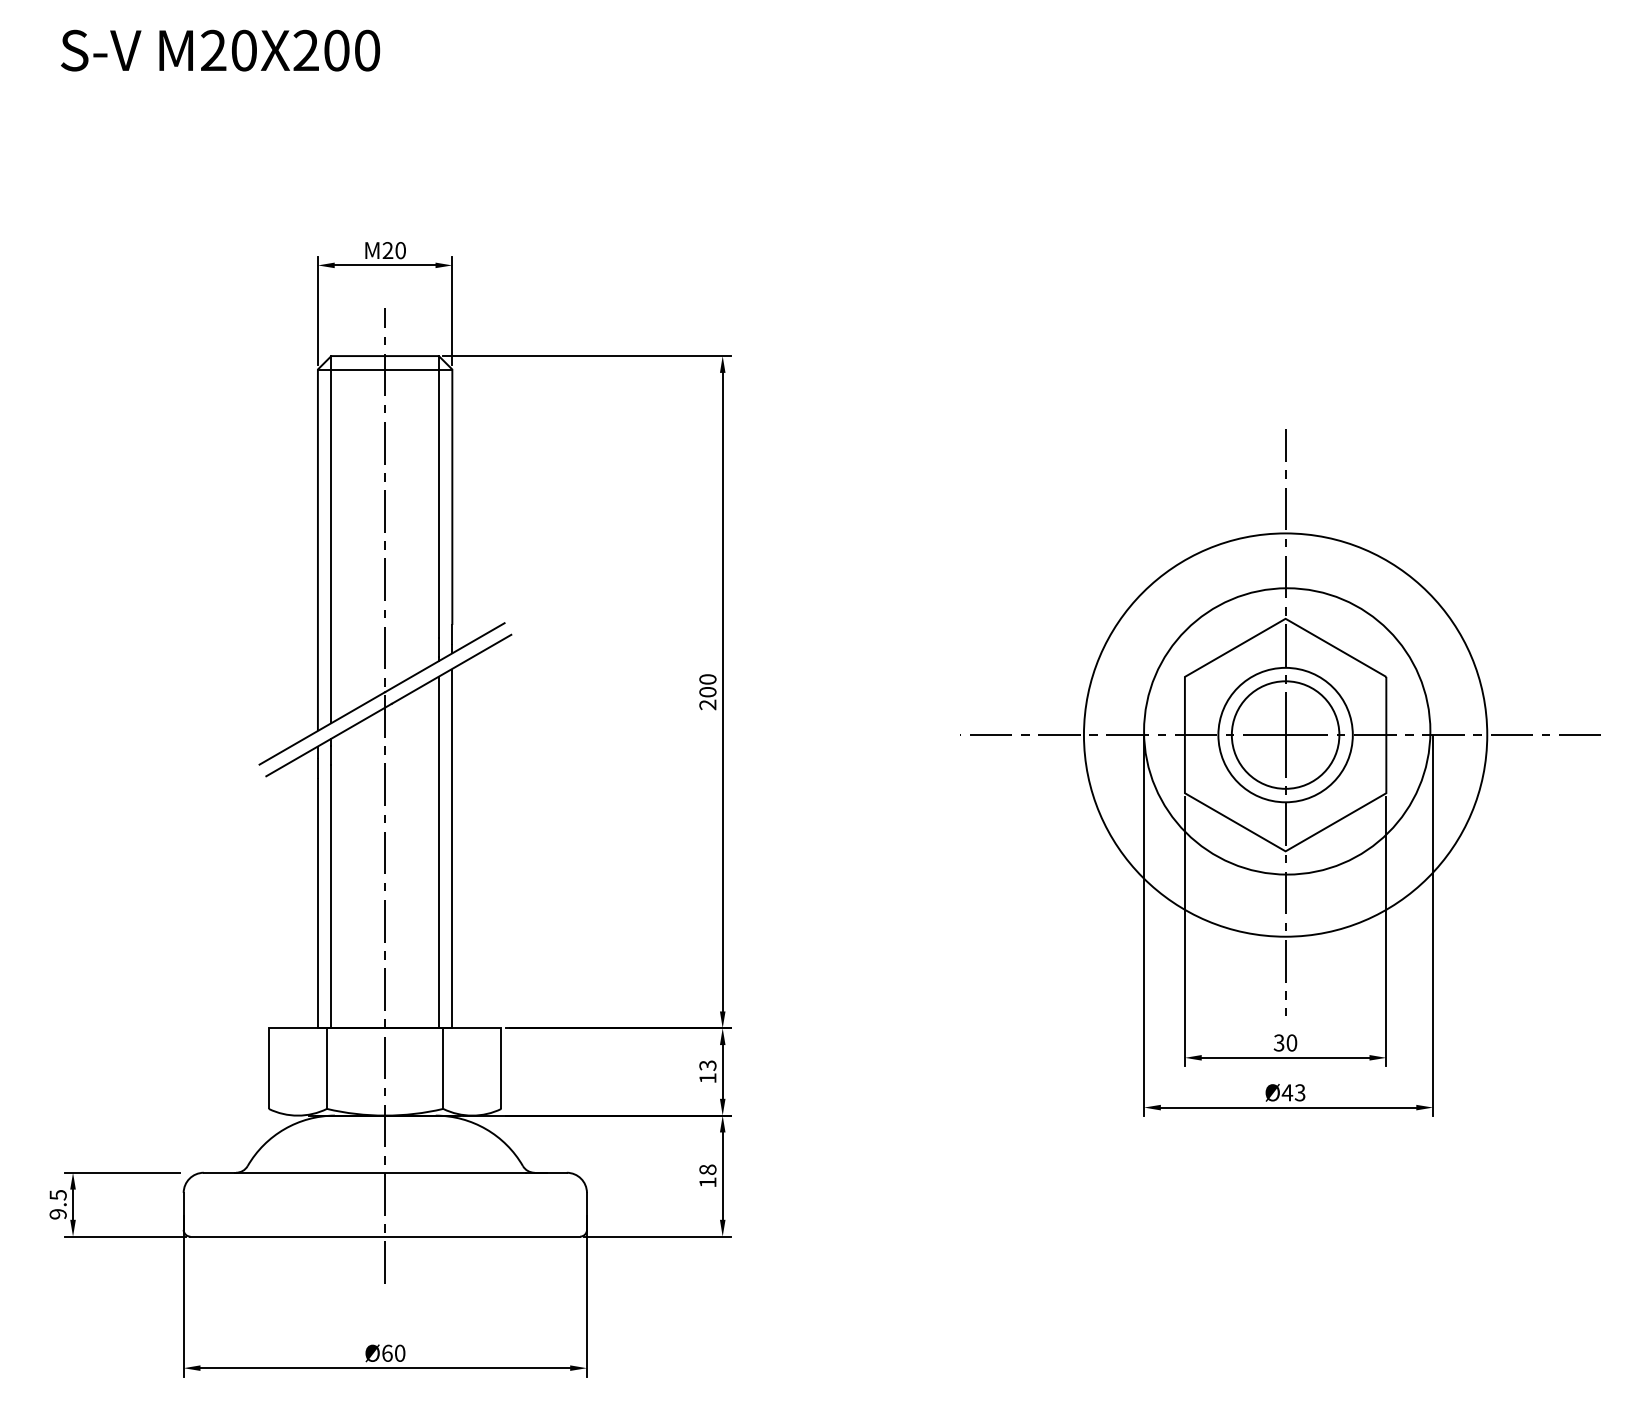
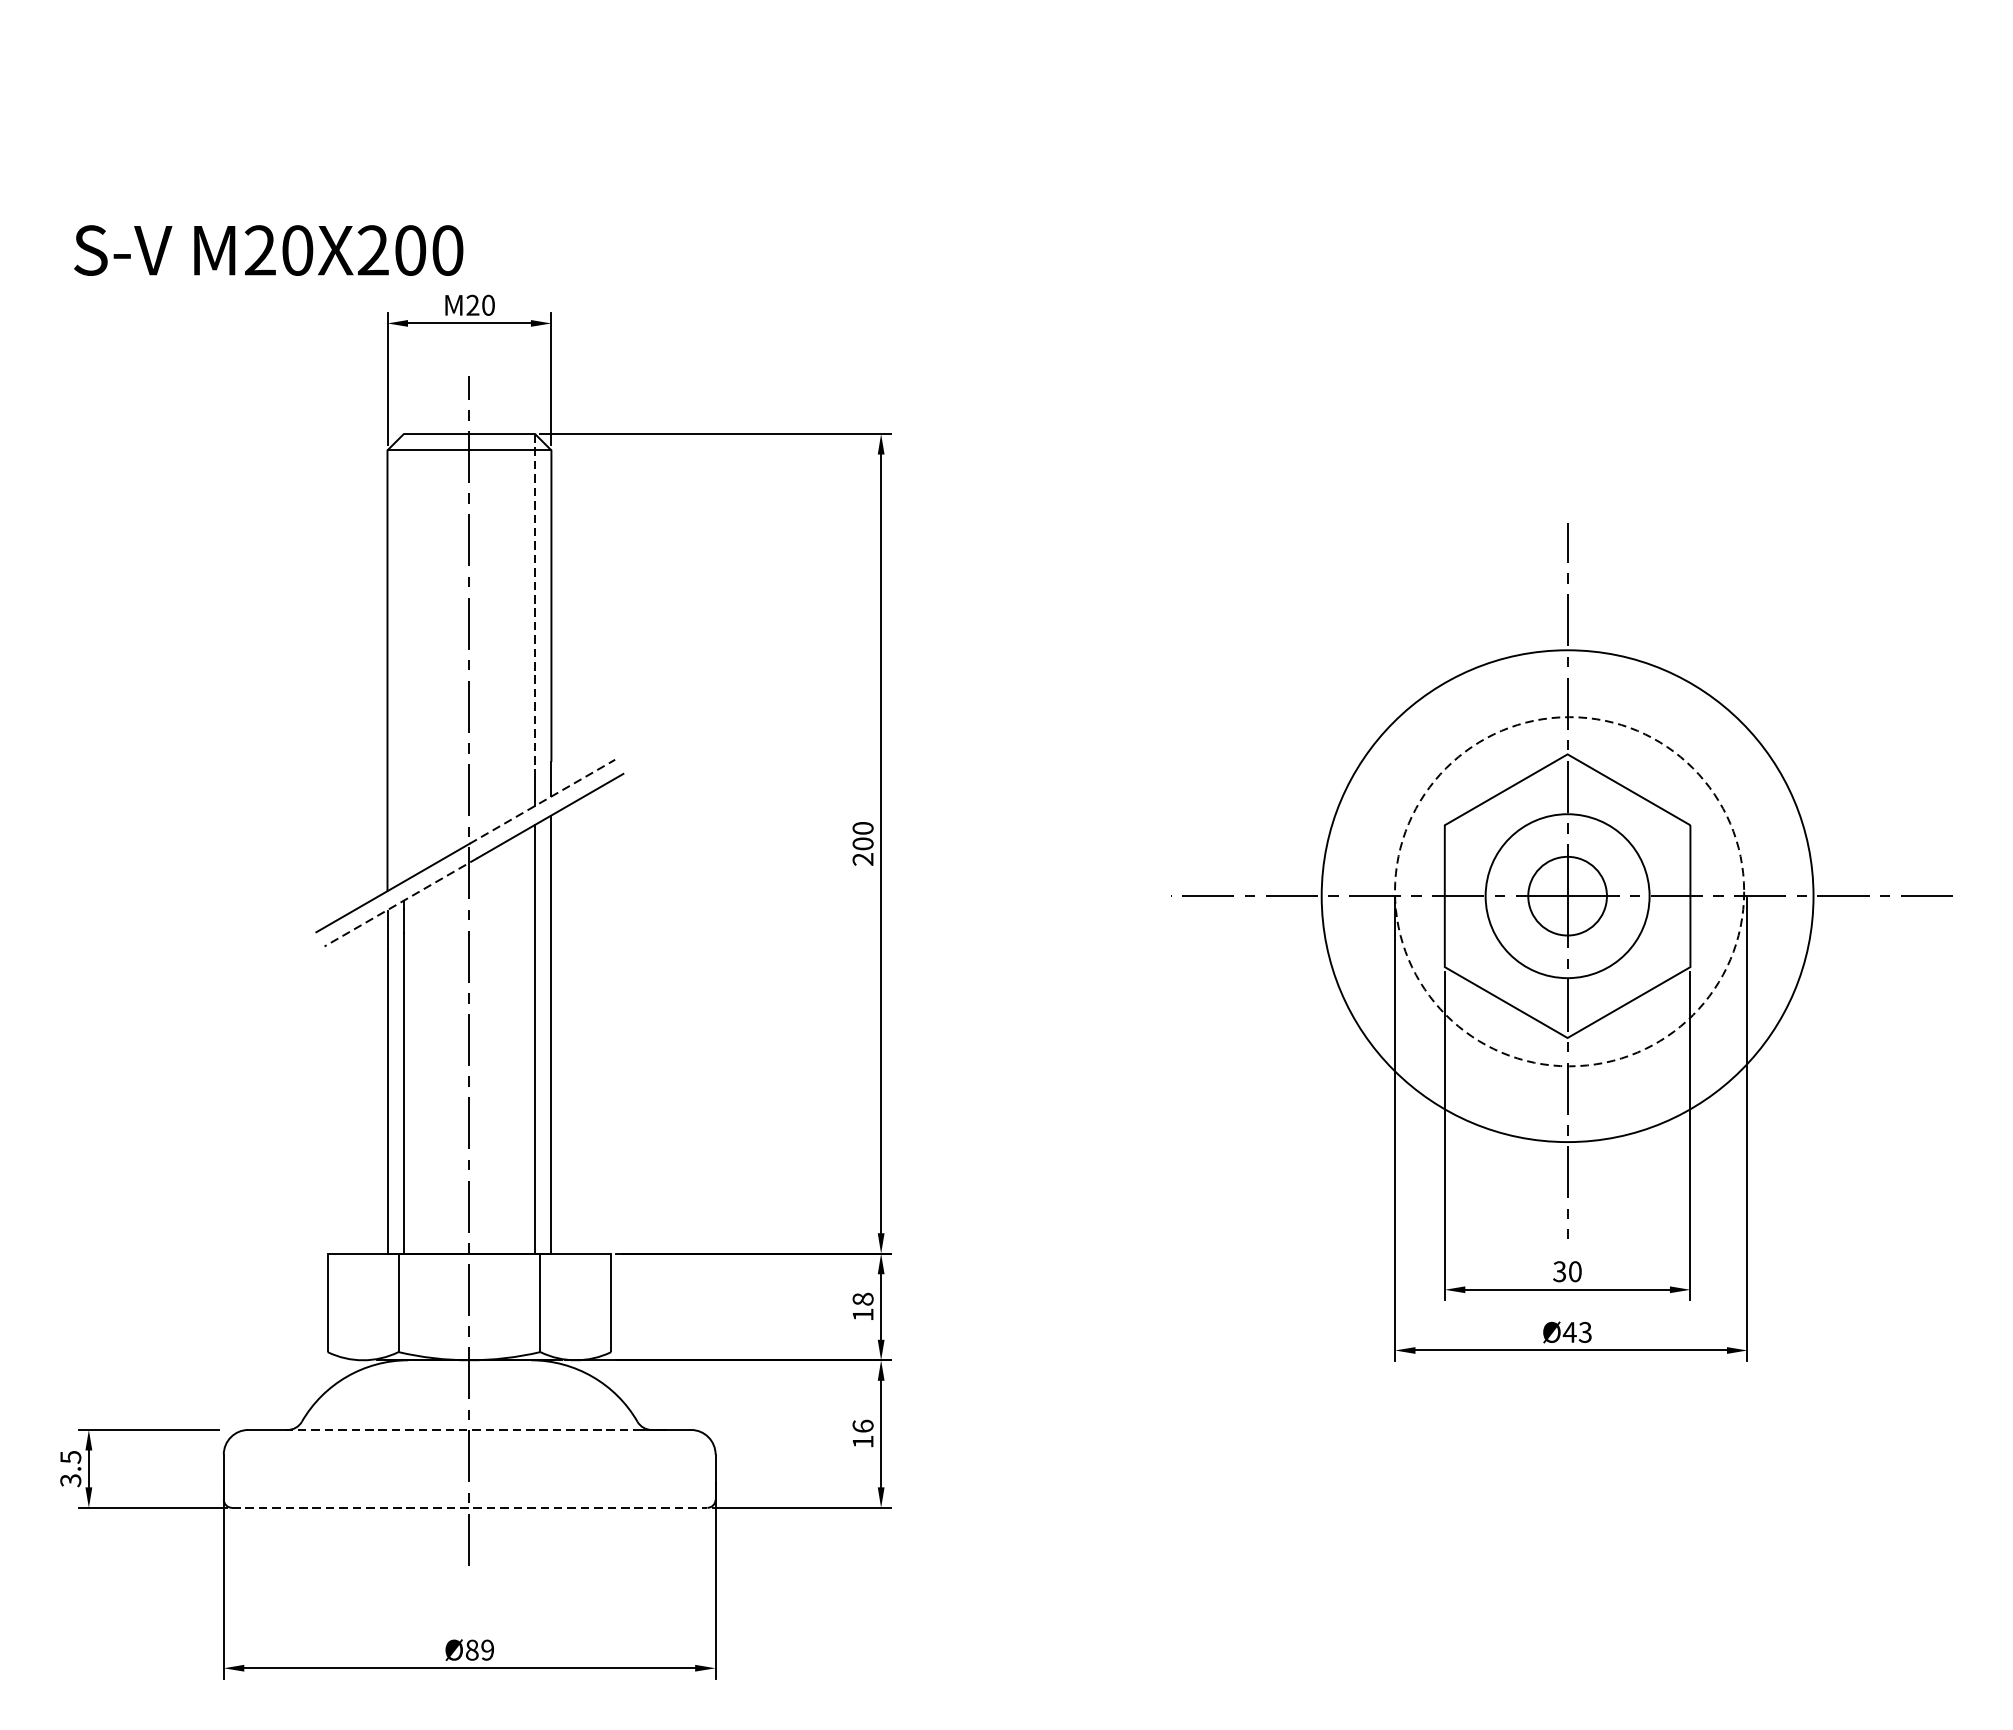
text: (220, 50) -> (268, 250), moved
line: (438, 497) -> (534, 606), solid -> dashed
line: (331, 539) -> (404, 657), removed
line: (444, 657) -> (541, 801), solid -> dashed
circle: (1287, 731) -> (1569, 891), solid -> dashed
circle: (1285, 734) -> (1567, 895), size x0.6
line: (328, 740) -> (400, 902), solid -> dashed
text: (707, 1065) -> (862, 1299), 13 -> 18
text: (707, 1169) -> (862, 1425), 18 -> 16
line: (380, 1172) -> (463, 1429), solid -> dashed
text: (58, 1214) -> (71, 1480), 9.5 -> 3.5
line: (385, 1236) -> (469, 1507), solid -> dashed
text: (393, 1352) -> (479, 1649), Ø60 -> Ø89

